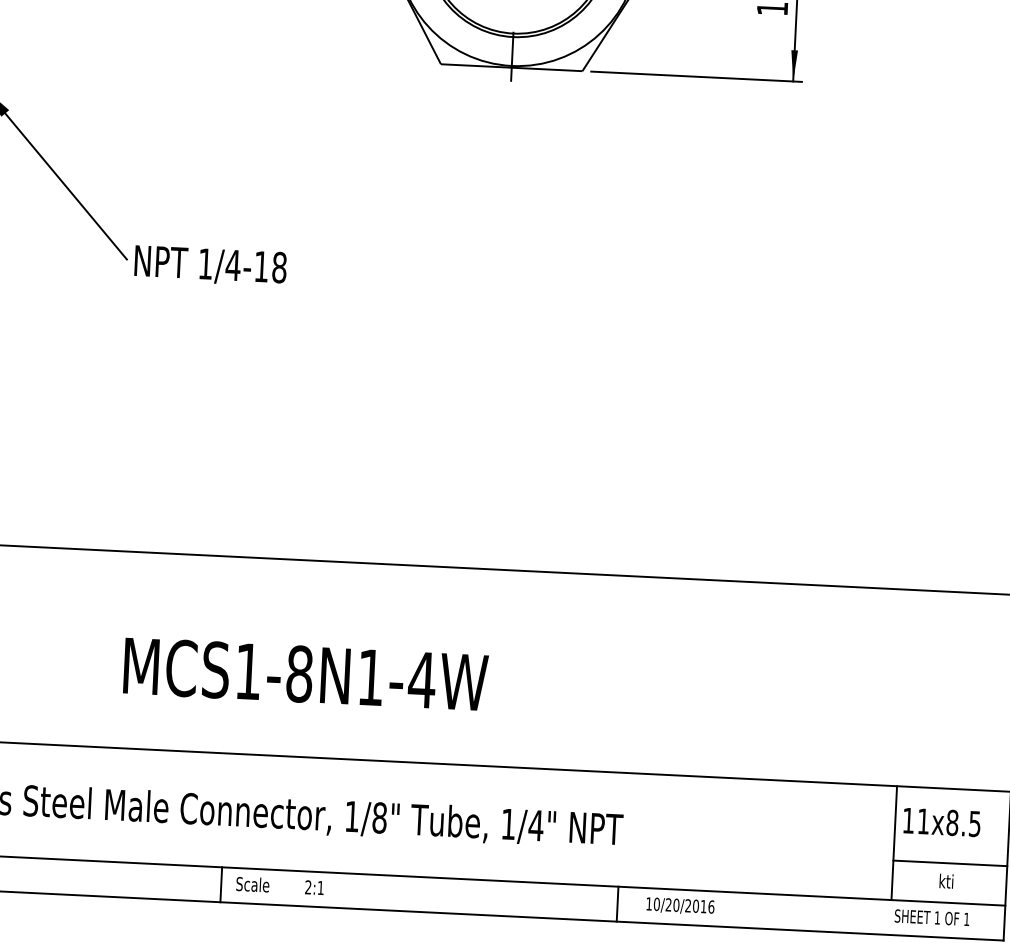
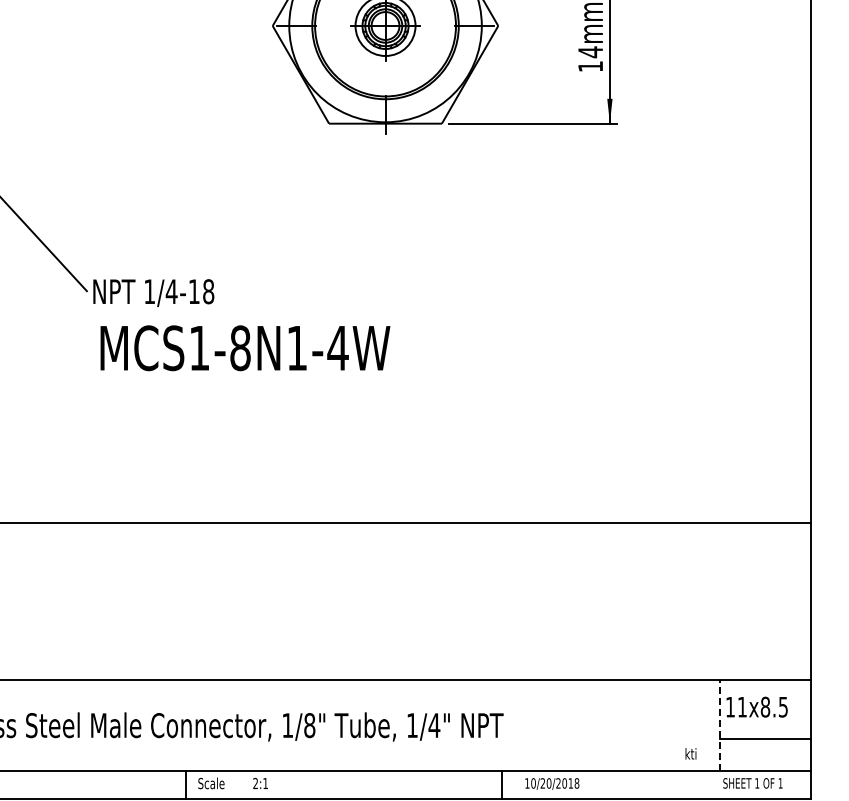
text: (305, 674) -> (245, 348), moved
line: (893, 843) -> (719, 725), solid -> dashed
text: (945, 880) -> (690, 753), moved
text: (710, 907) -> (576, 783), 10/20/2016 -> 10/20/2018

